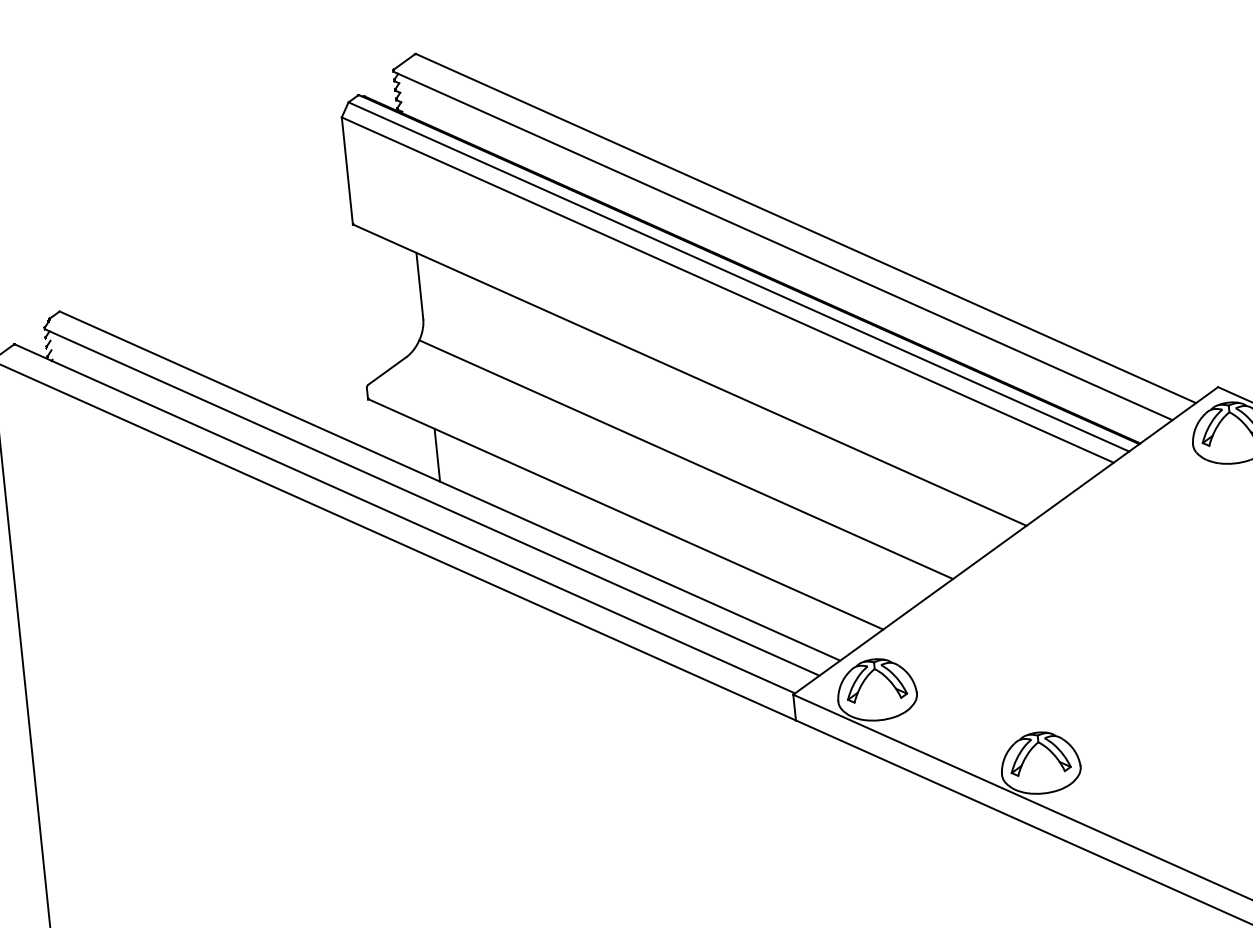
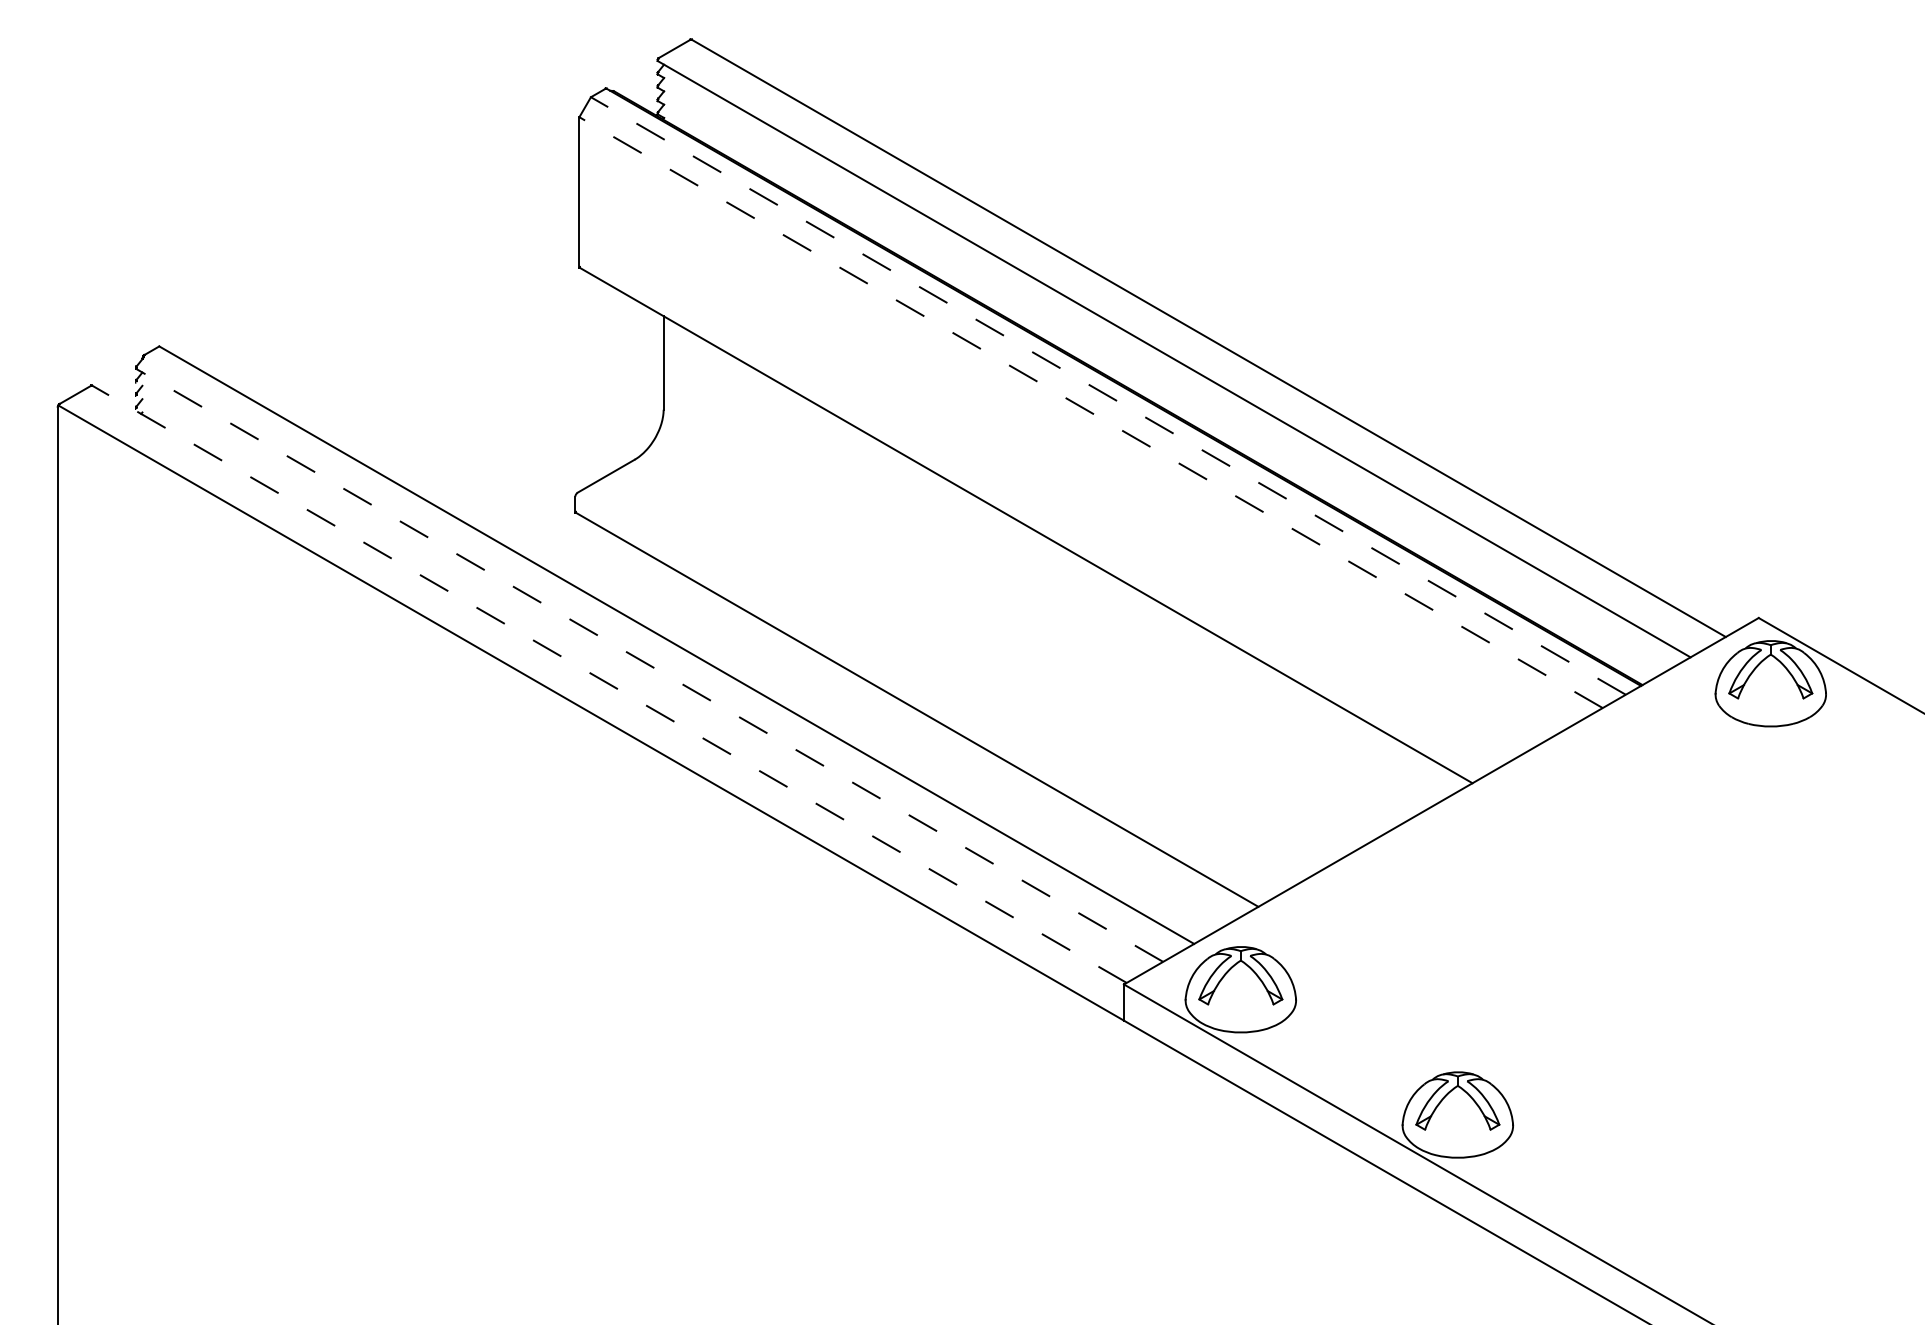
line: (738, 276) -> (1108, 395), solid -> dashed
line: (728, 289) -> (1091, 412), solid -> dashed
line: (437, 455) -> (663, 600), removed
line: (685, 459) -> (1008, 642), removed
line: (432, 502) -> (649, 665), solid -> dashed
line: (404, 519) -> (609, 684), solid -> dashed

